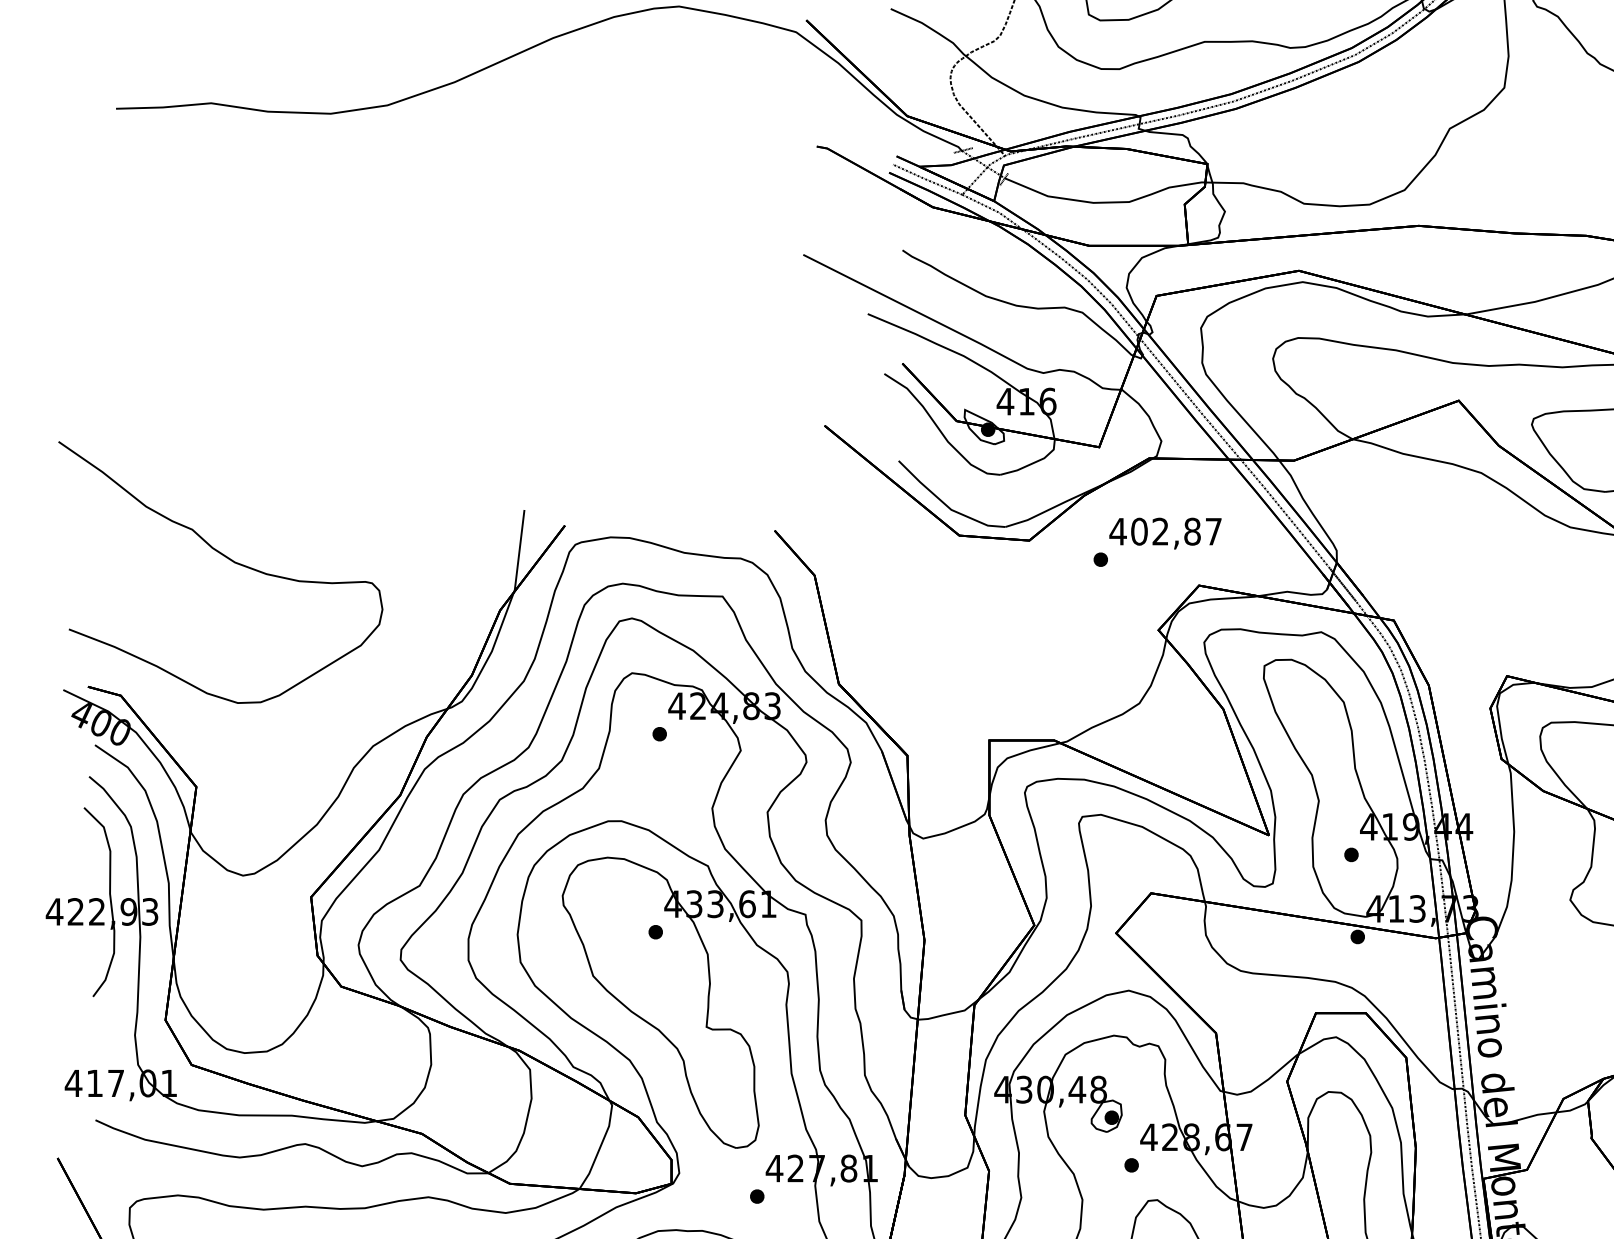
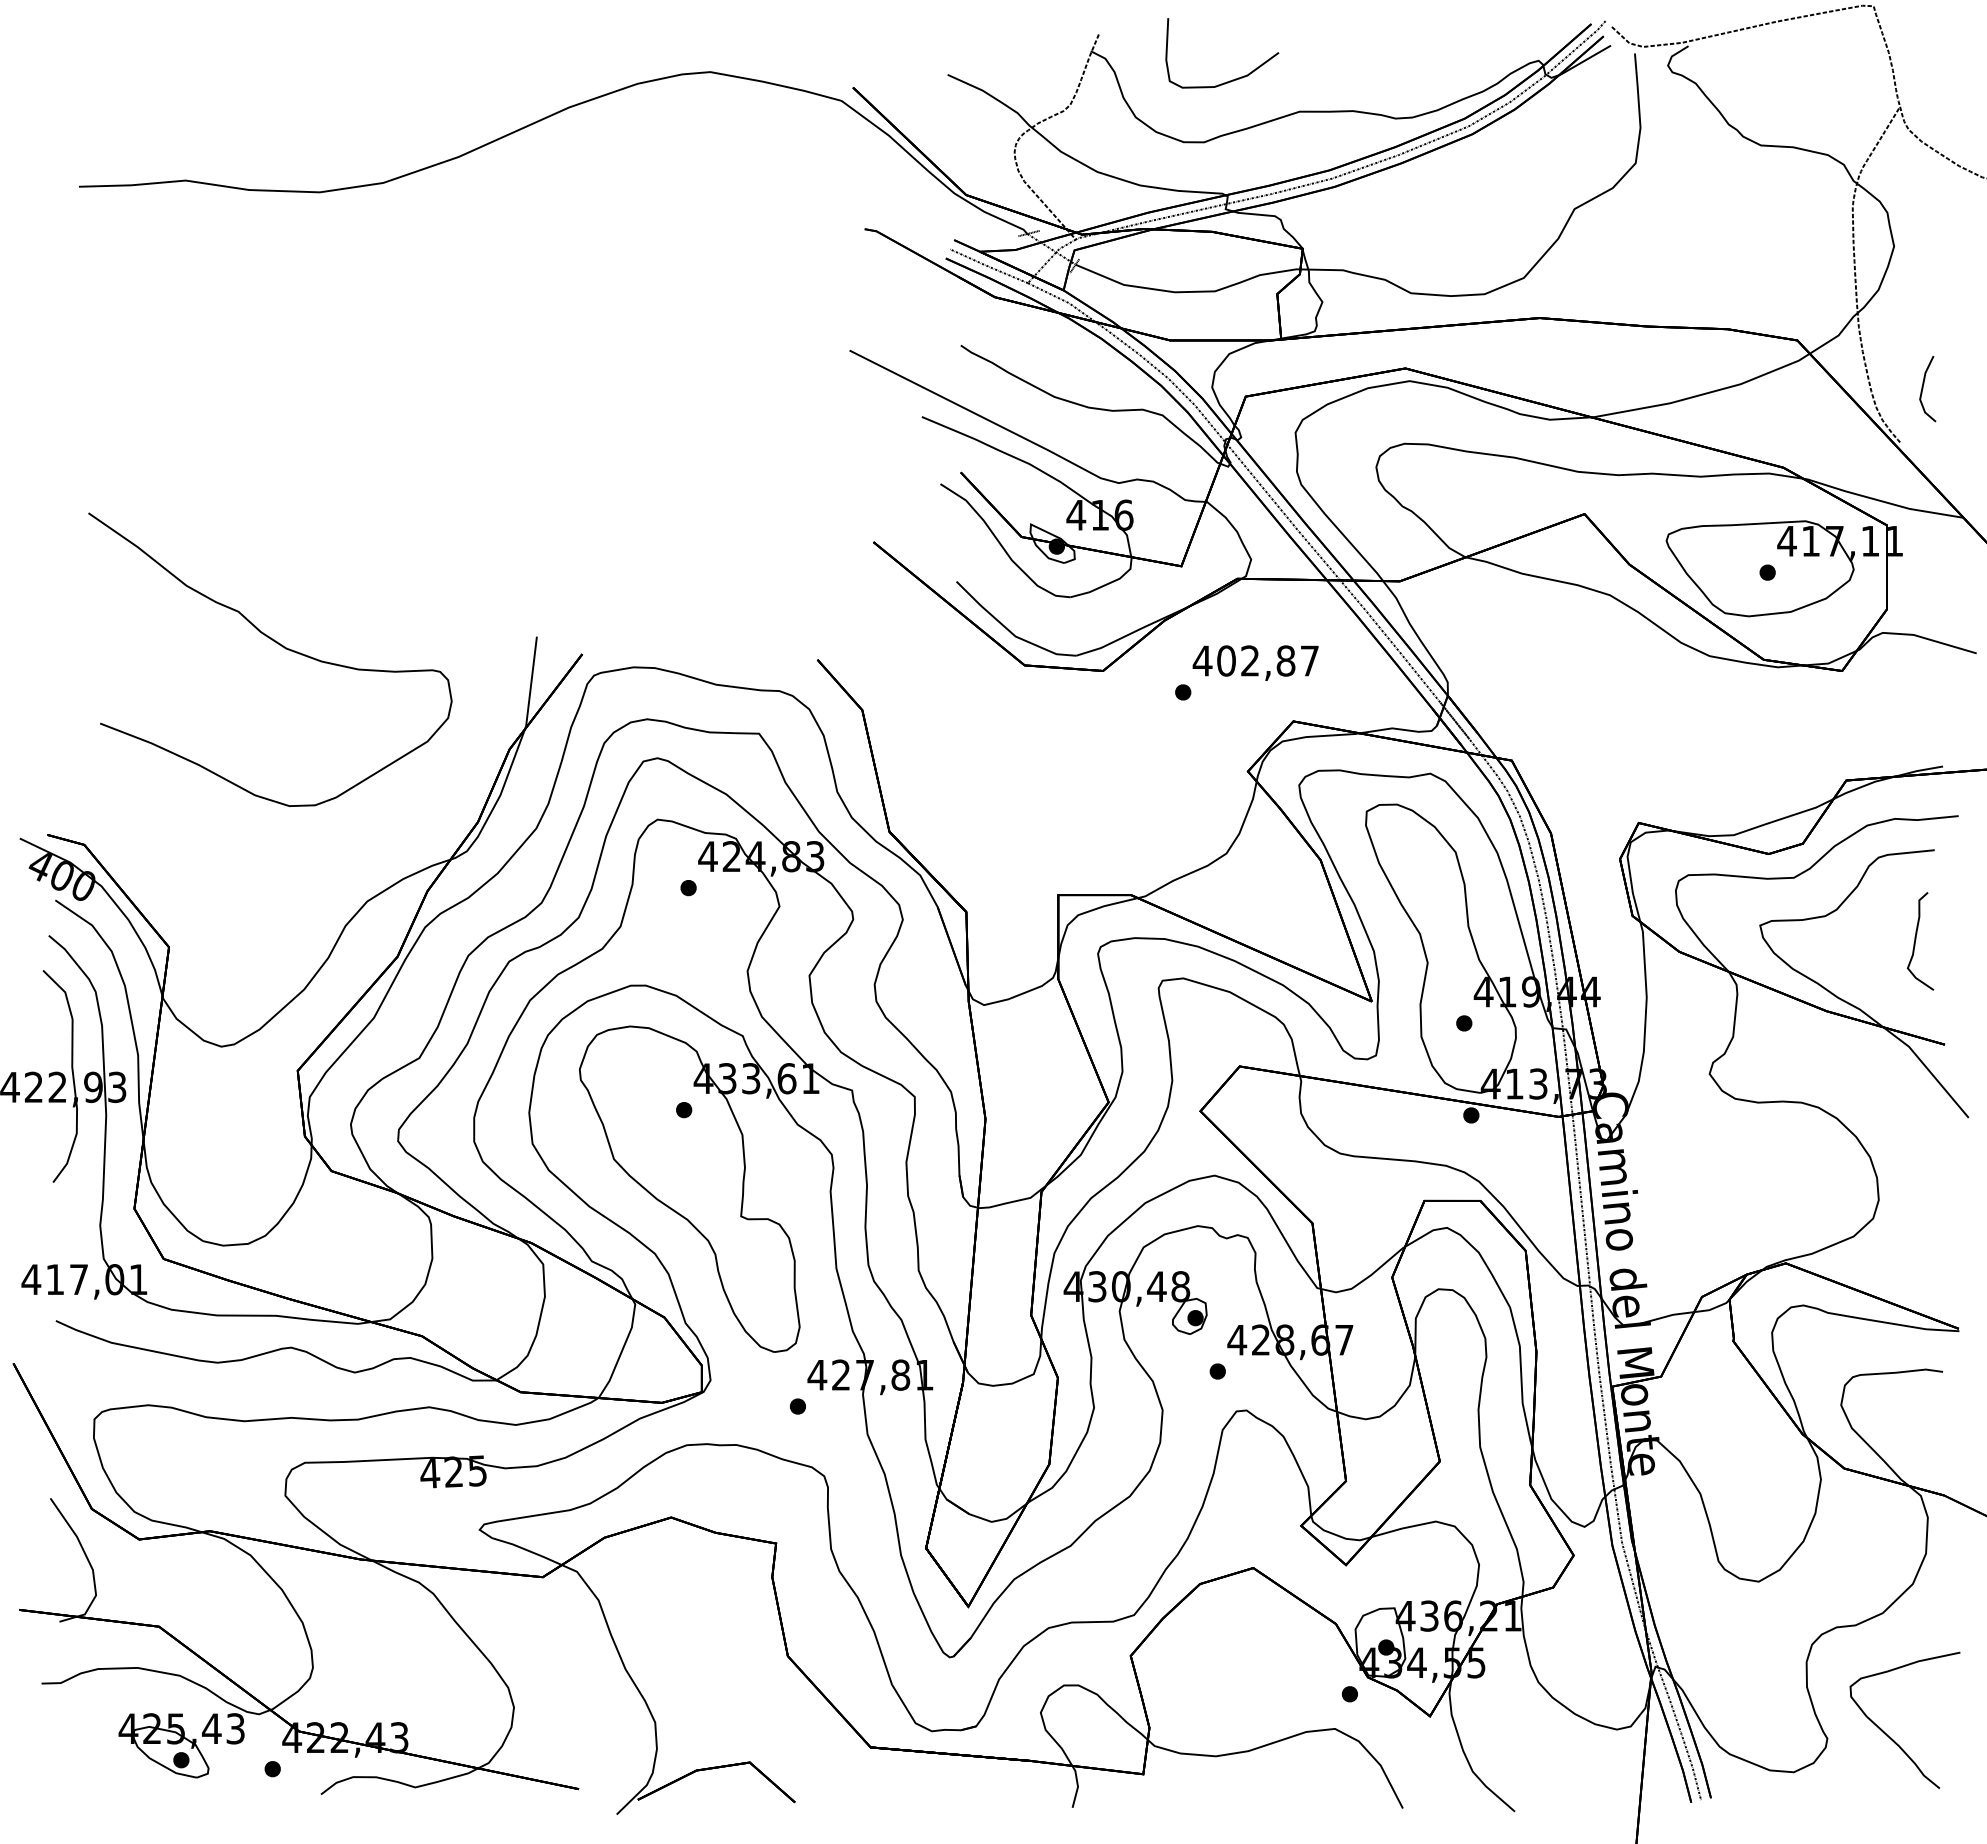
curve: (228, 559) -> (279, 645), moved

